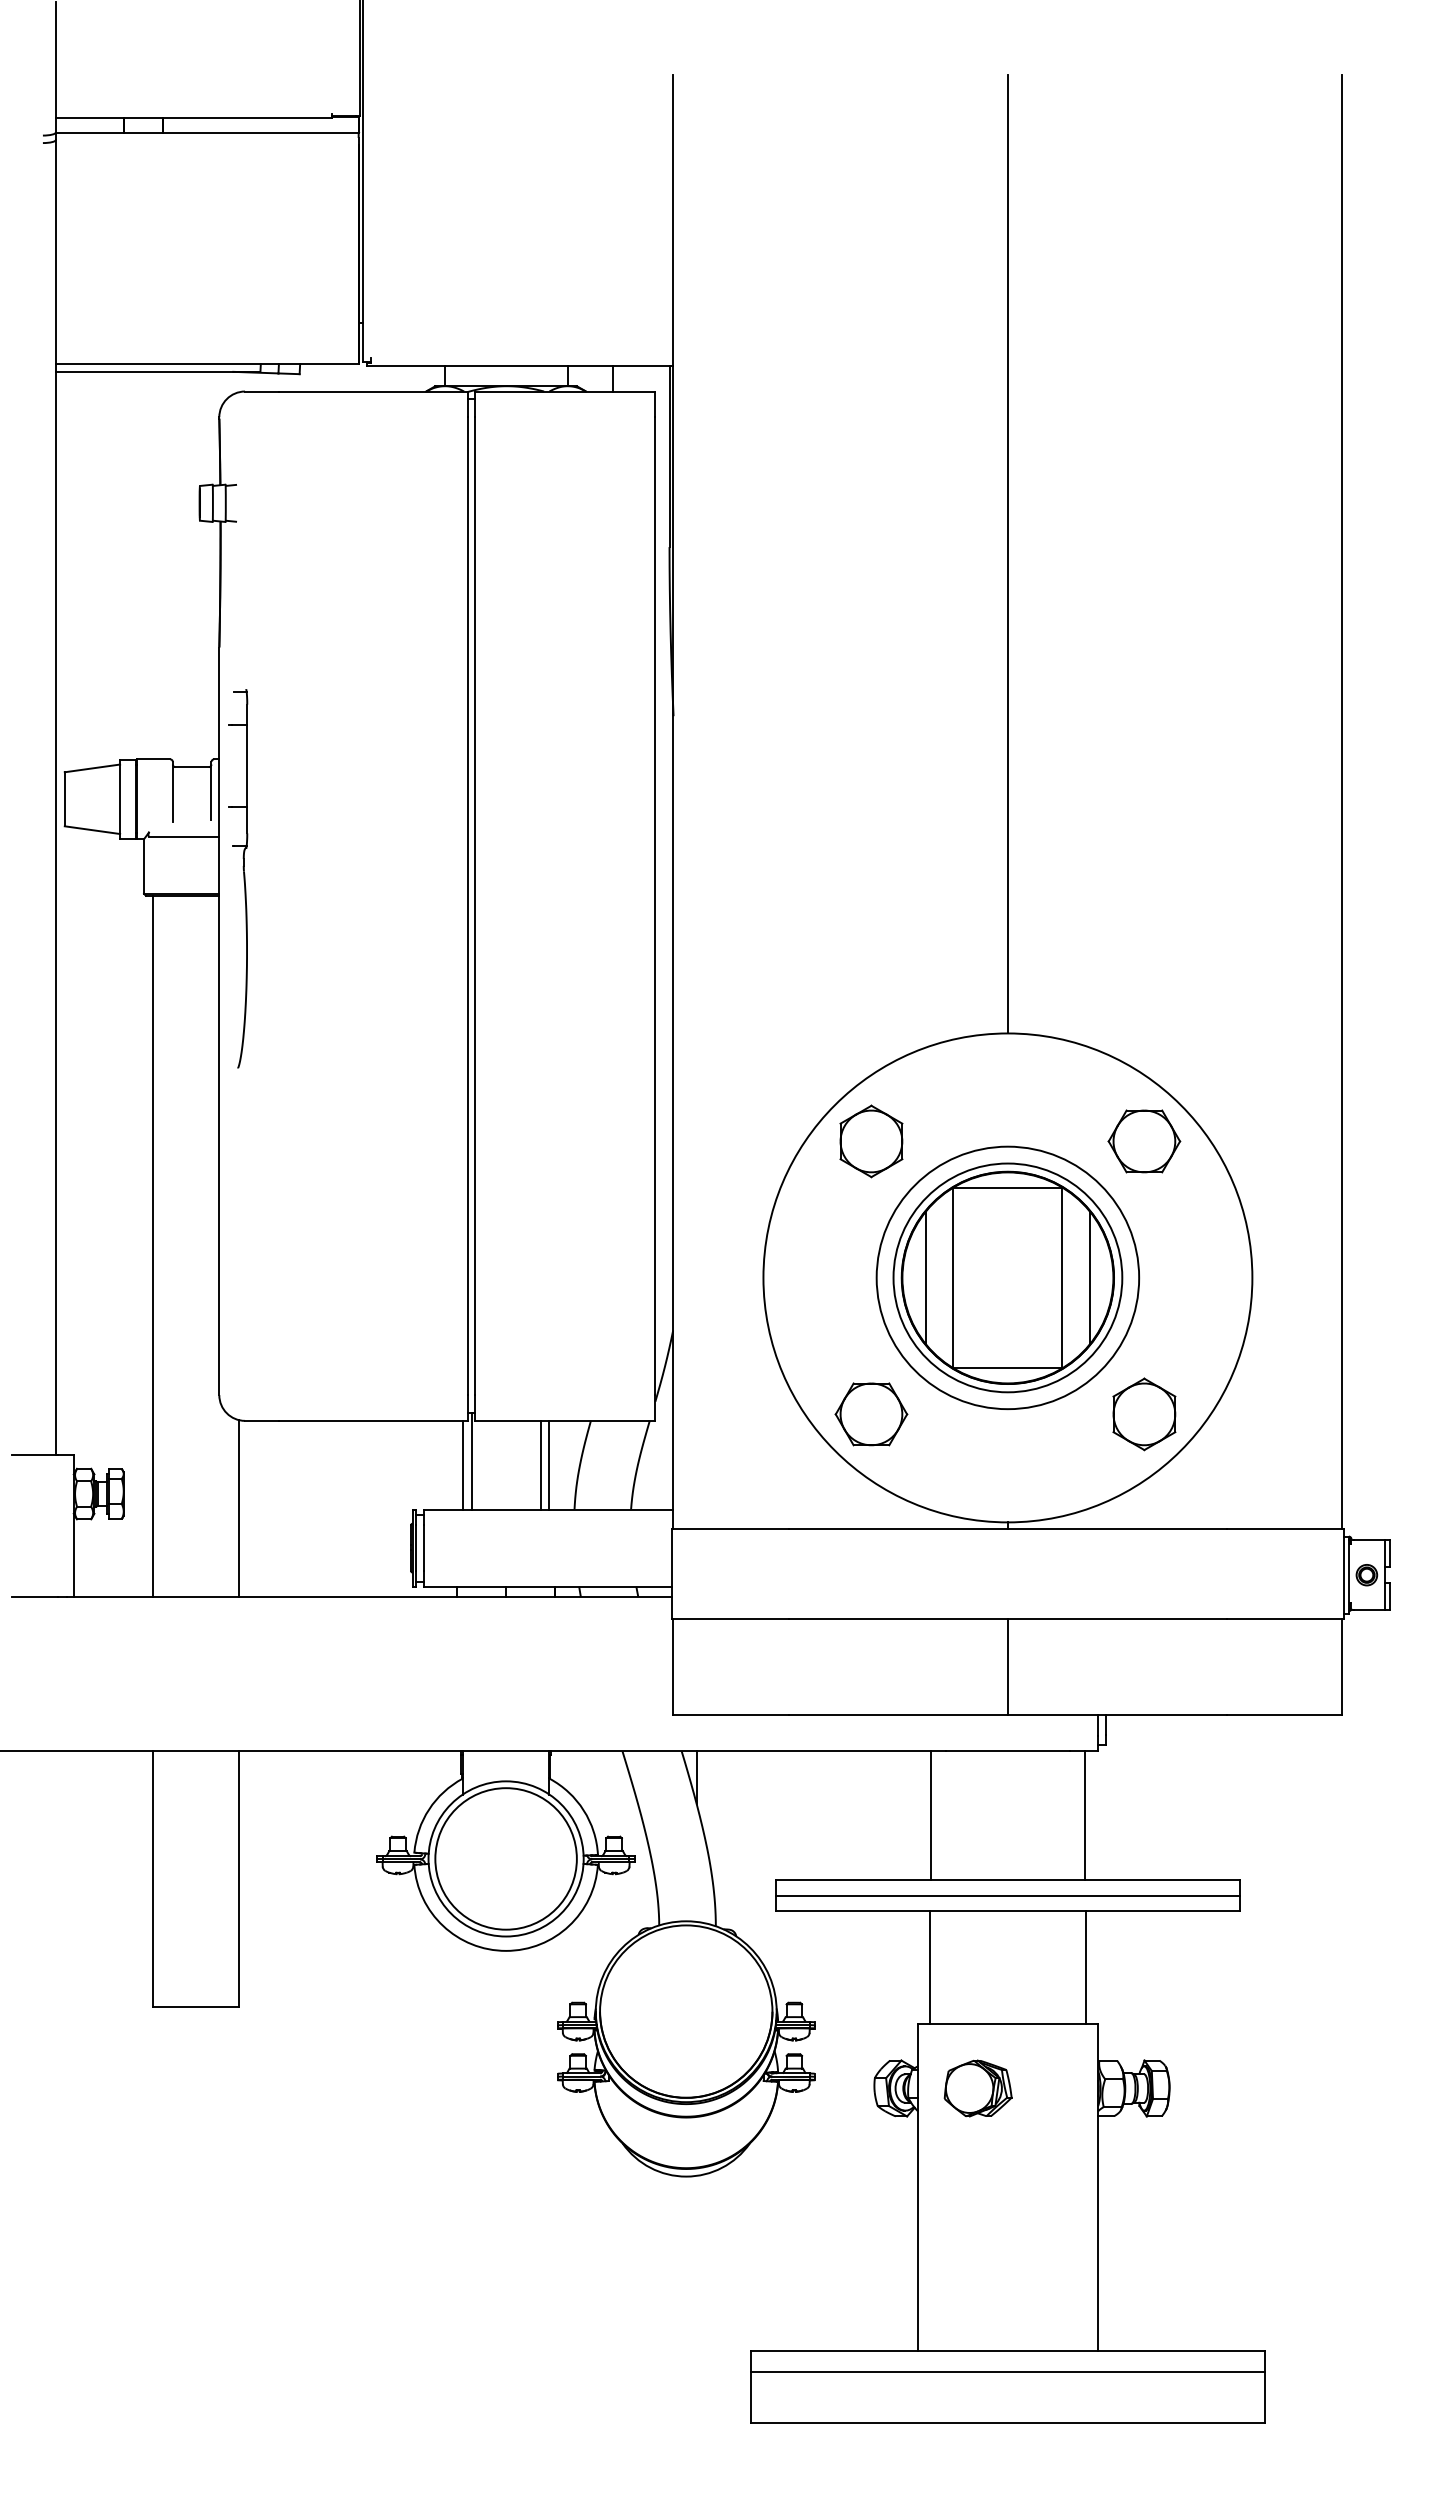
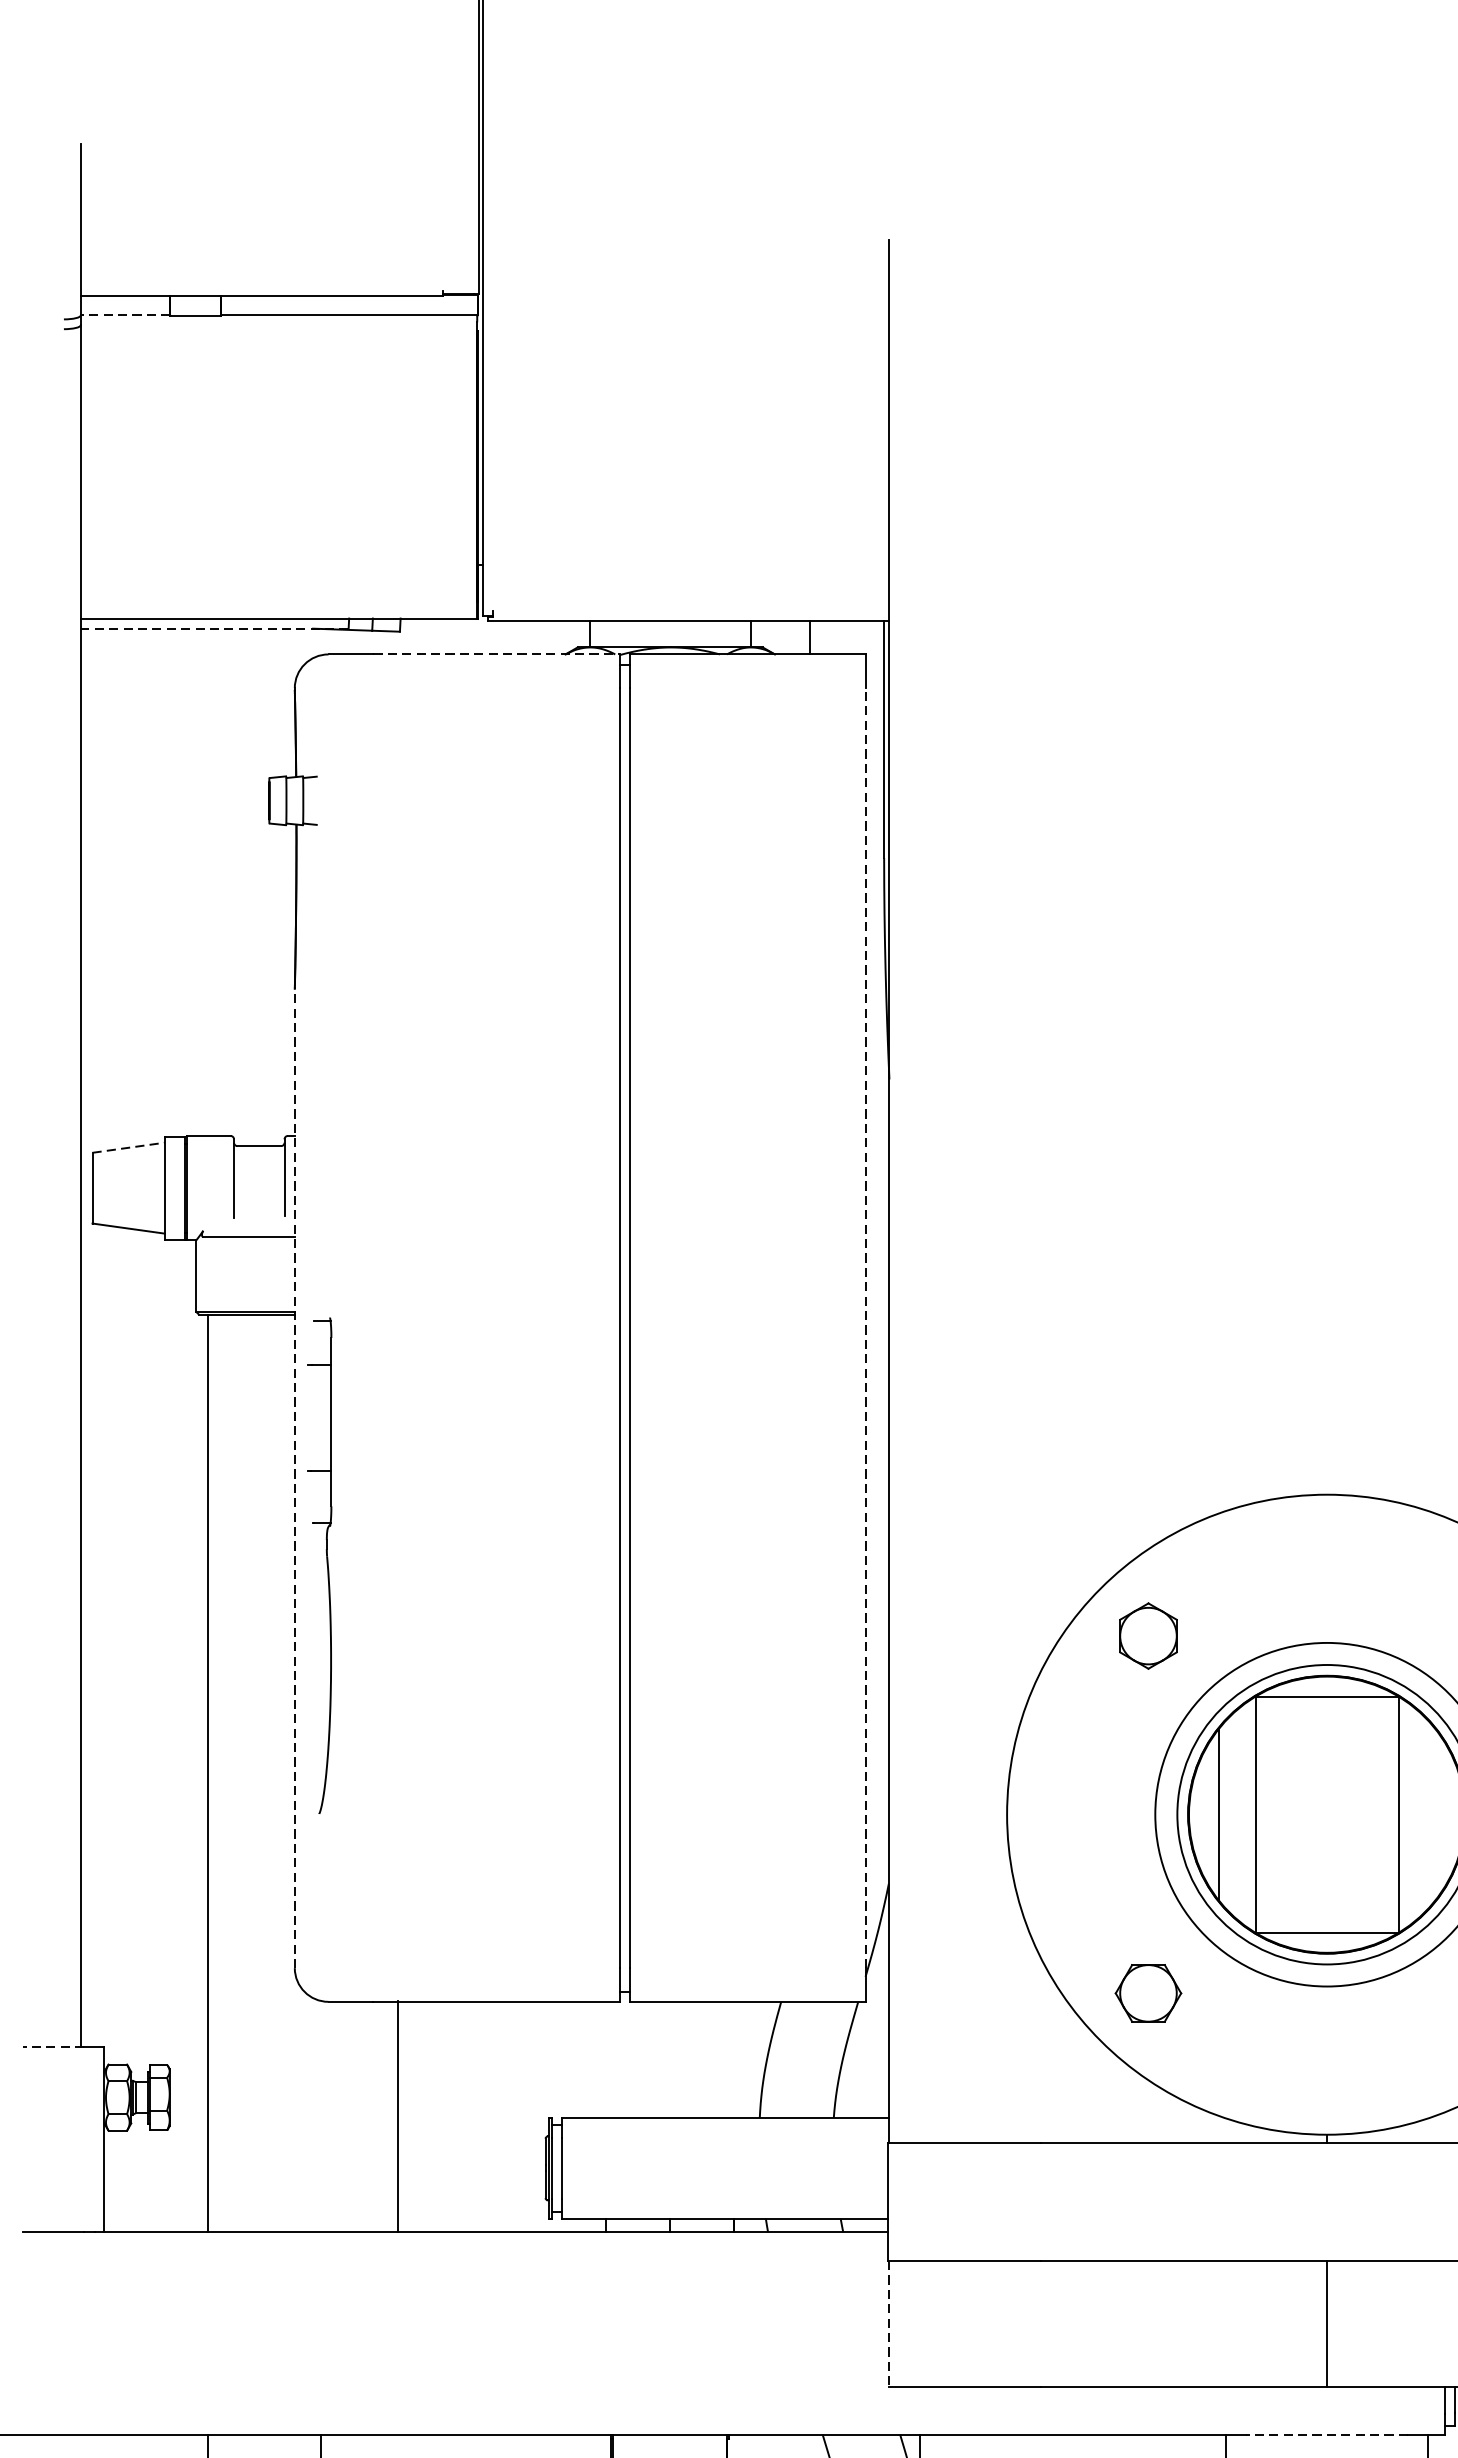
line: (89, 132) -> (124, 315), solid -> dashed
line: (157, 371) -> (213, 628), solid -> dashed
line: (373, 391) -> (496, 654), solid -> dashed
line: (1007, 553) -> (1326, 866), removed
line: (92, 768) -> (128, 1147), solid -> dashed
part: (238, 878) -> (319, 1565), moved
line: (655, 906) -> (865, 1328), solid -> dashed
line: (219, 1021) -> (295, 1479), solid -> dashed
part: (871, 1141) -> (1148, 1636), size x0.7
line: (1090, 1277) -> (1435, 1814), removed
part: (871, 1414) -> (1148, 1993), size x0.7
line: (34, 1455) -> (52, 2047), solid -> dashed
line: (471, 1461) -> (624, 2055), removed
line: (462, 1464) -> (613, 2058), removed
line: (540, 1464) -> (715, 2058), removed
line: (549, 1464) -> (727, 2058), removed
line: (239, 1508) -> (398, 2116), moved
line: (673, 1667) -> (889, 2324), solid -> dashed
line: (1007, 1751) -> (1326, 2434), solid -> dashed

